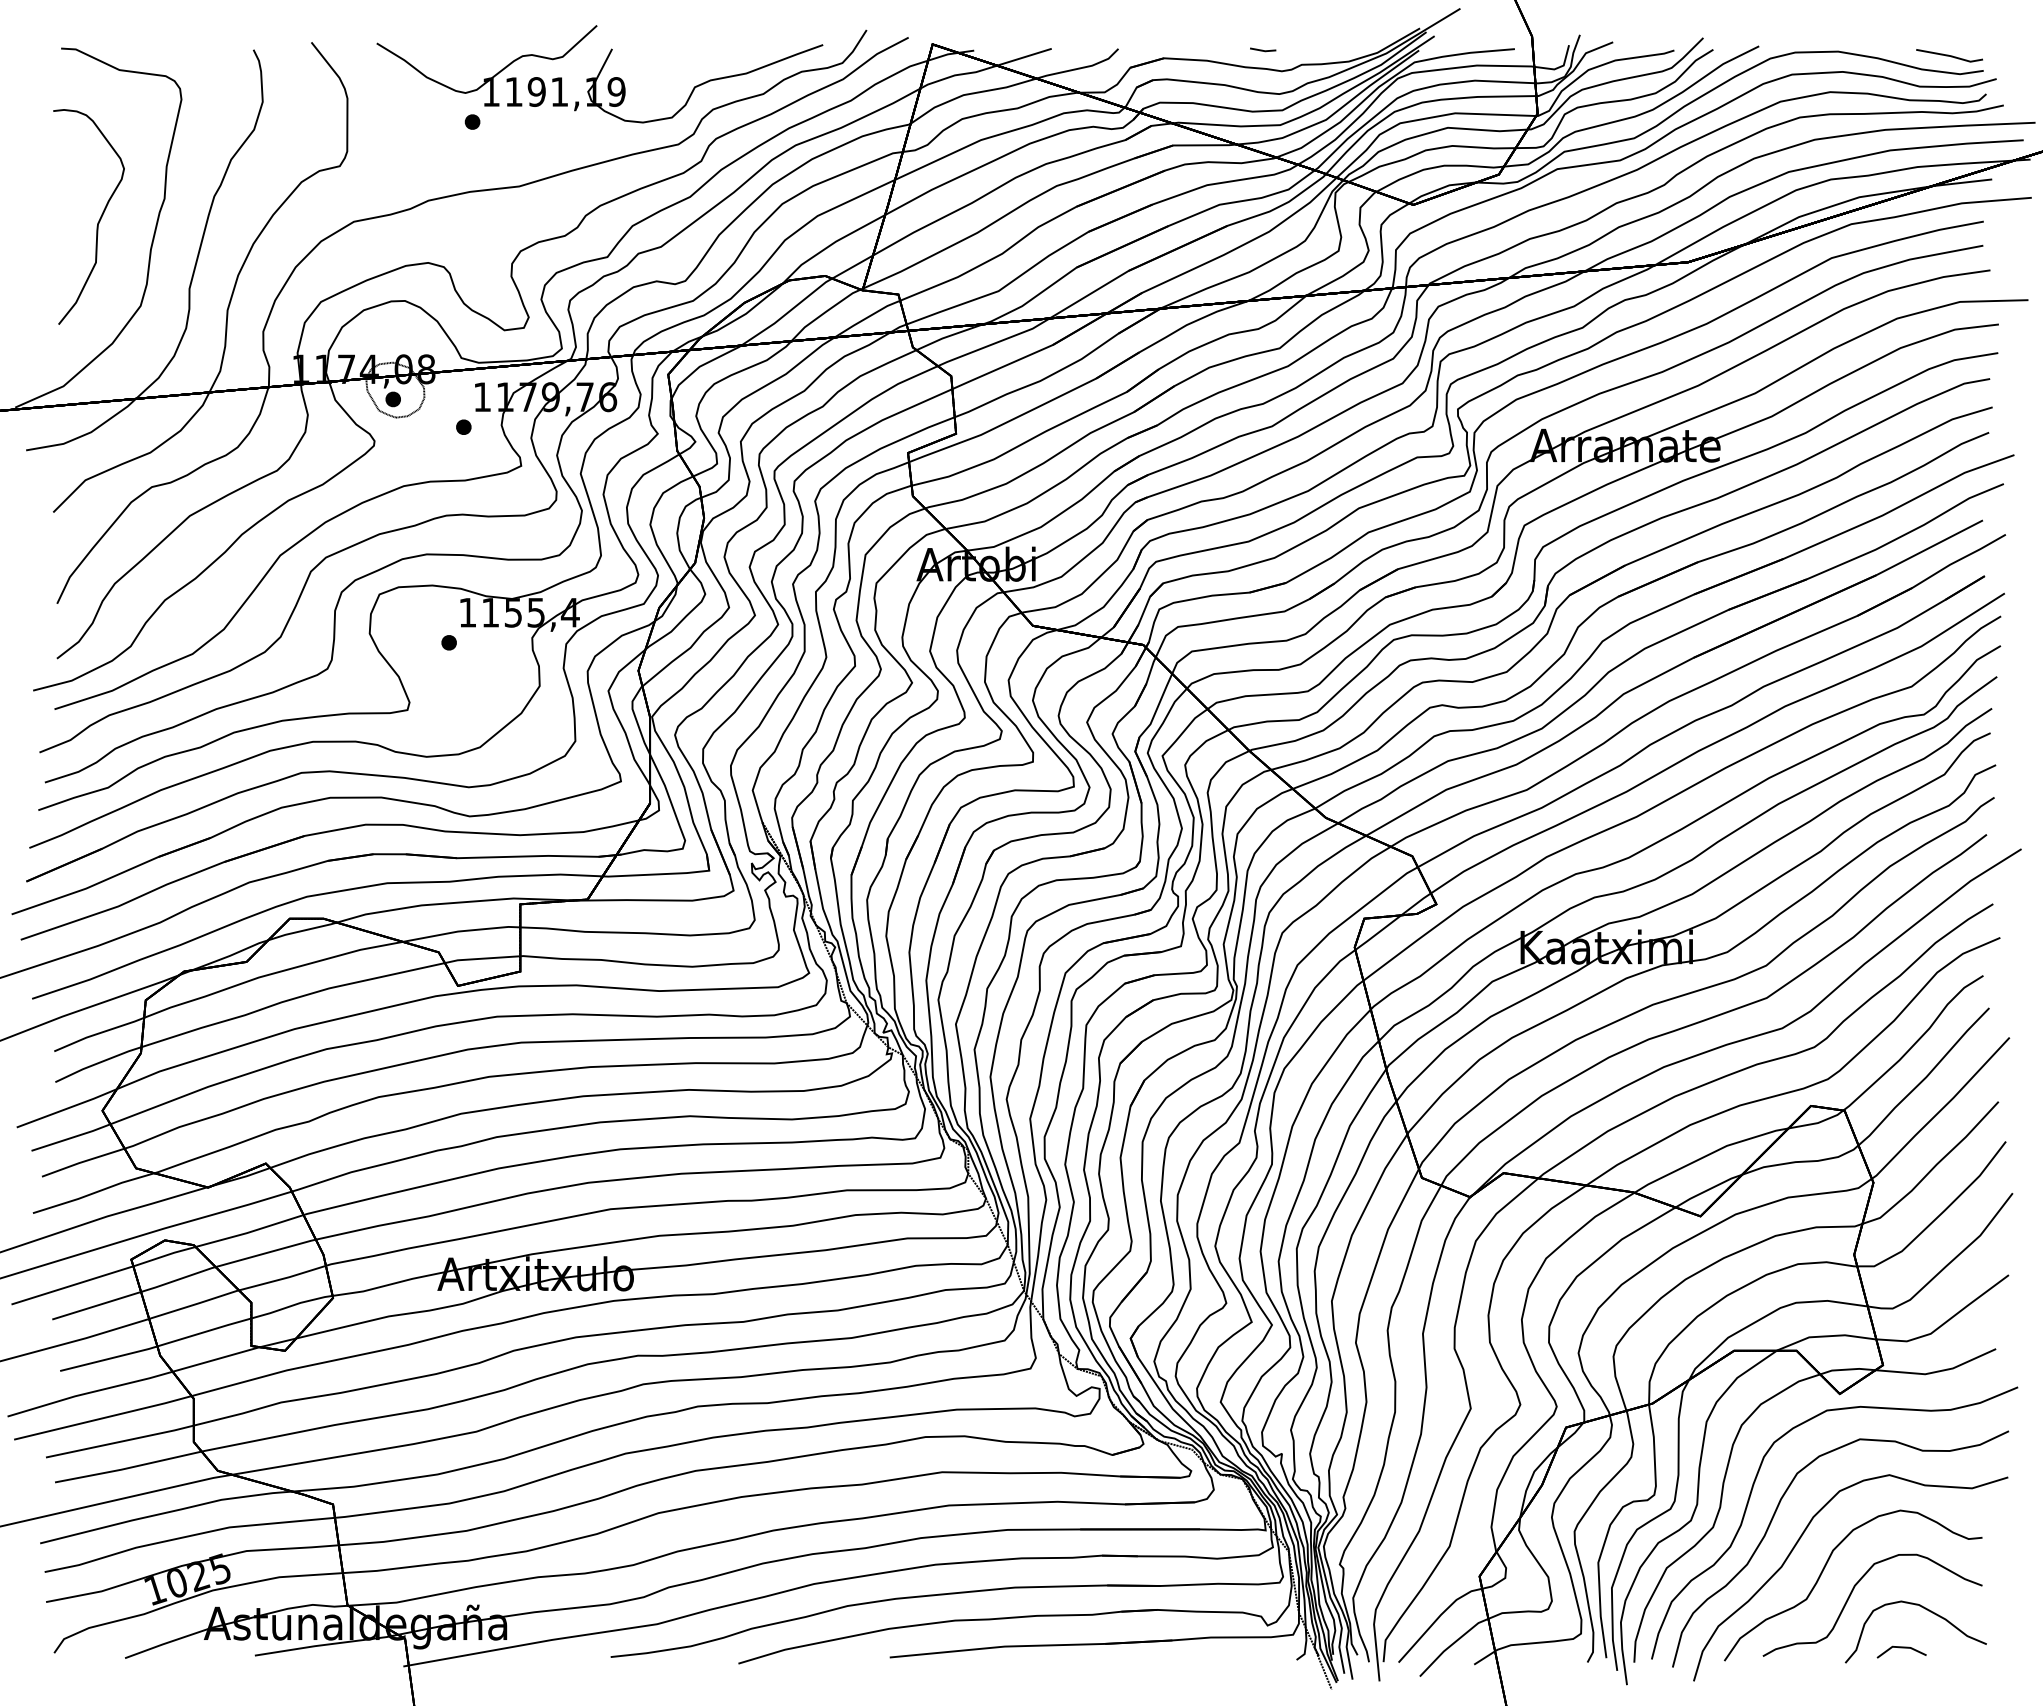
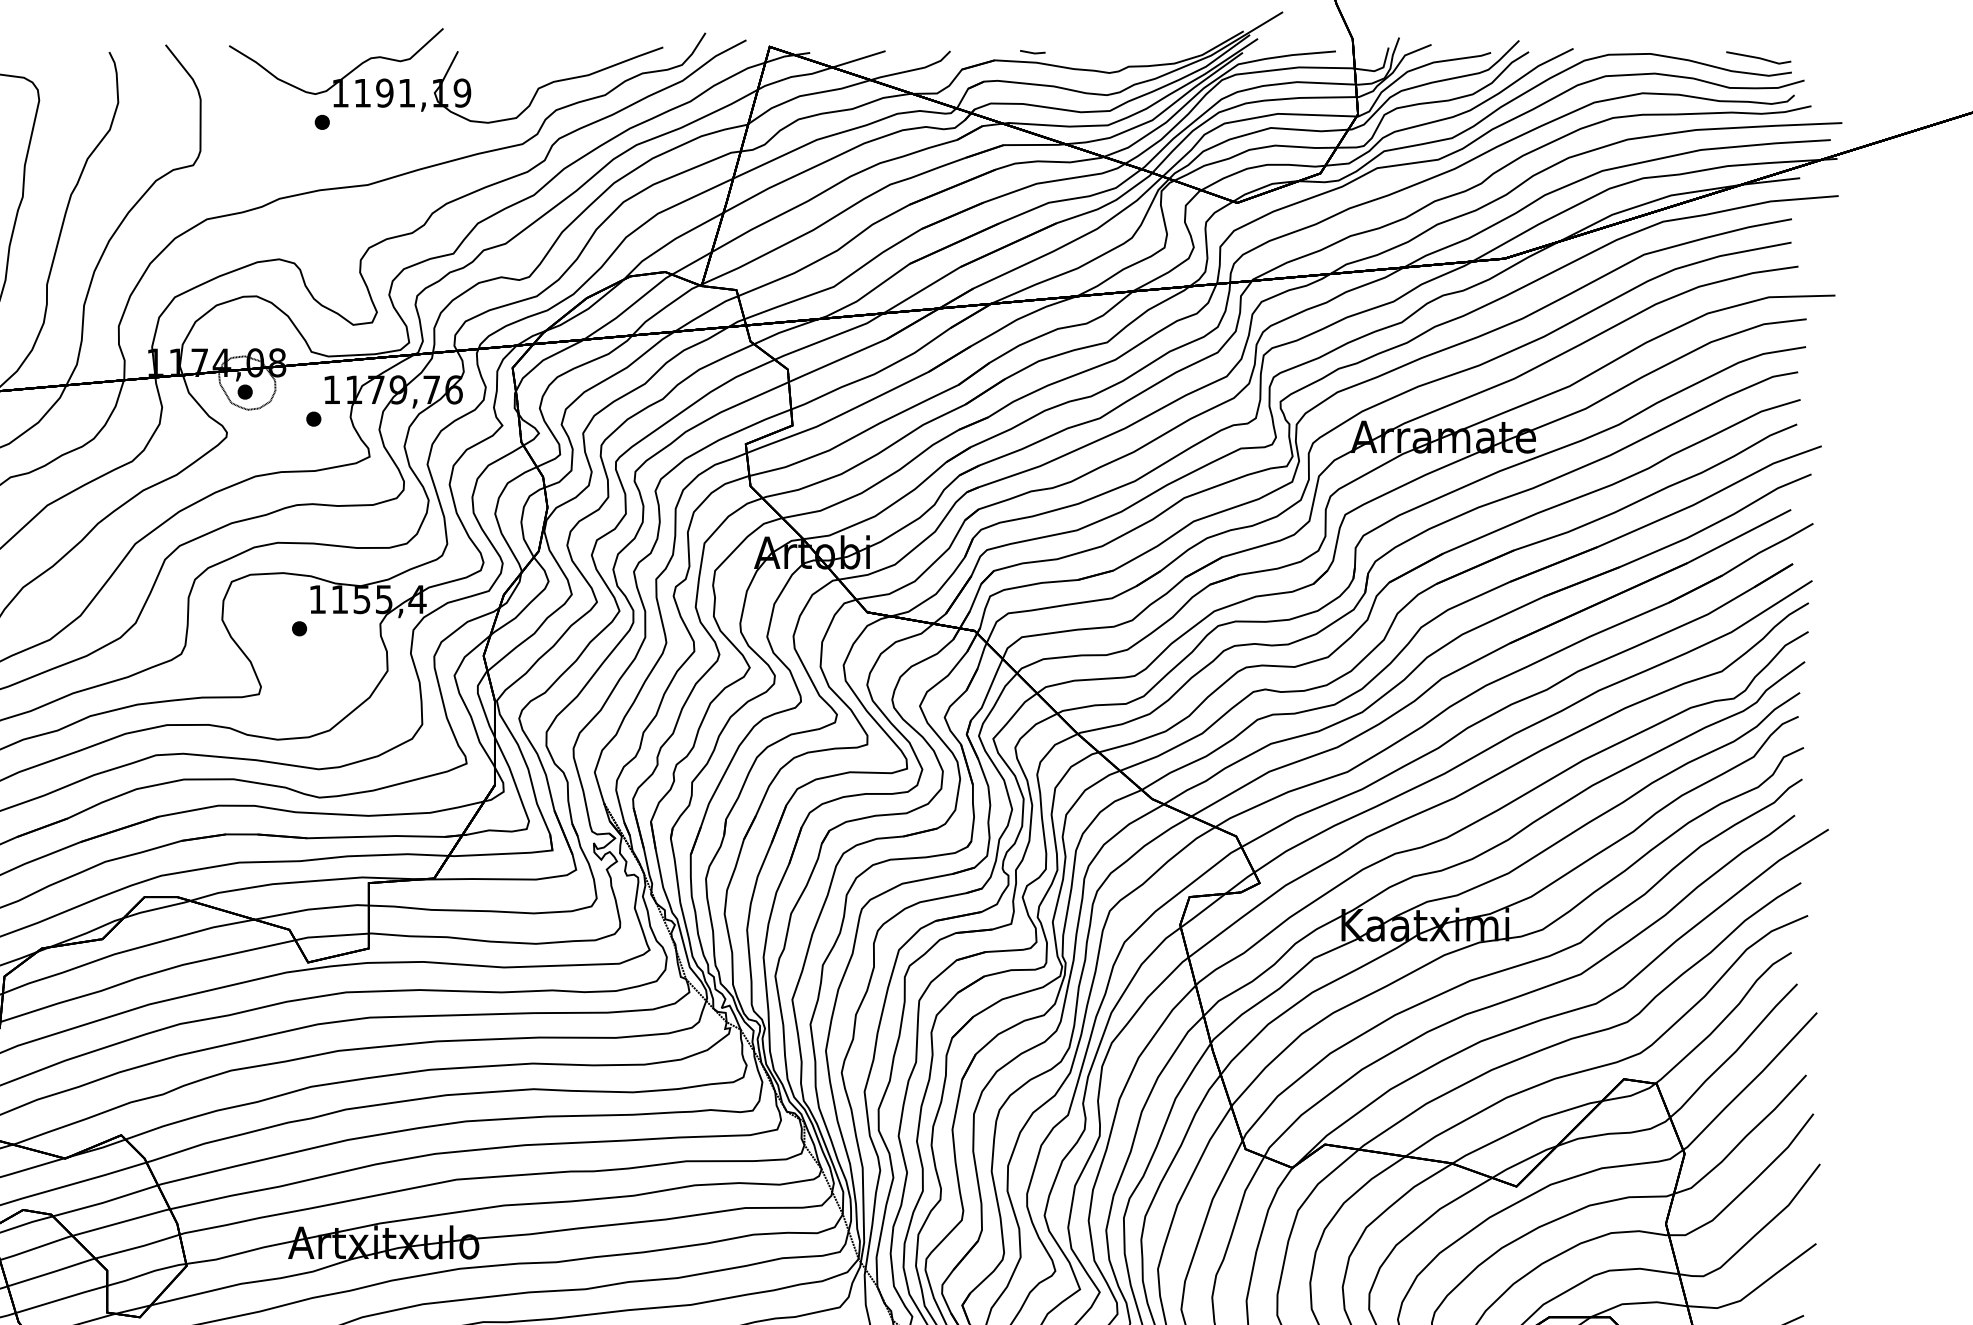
line: (1262, 49) -> (1032, 51), moved

